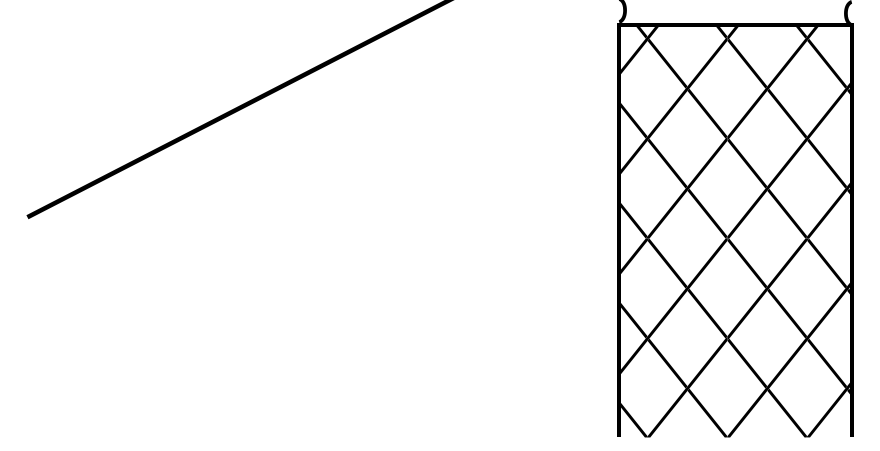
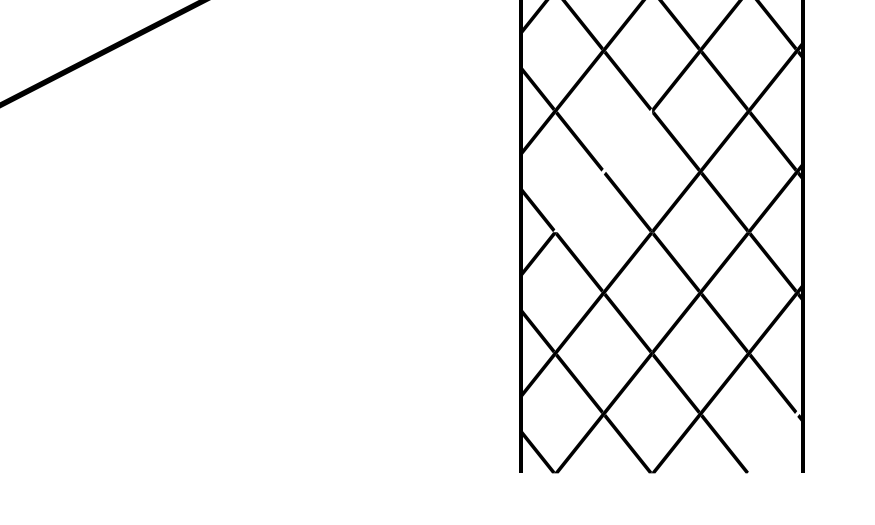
fill: (686, 187) -> (602, 170), removed
fill: (828, 408) -> (774, 438), removed

